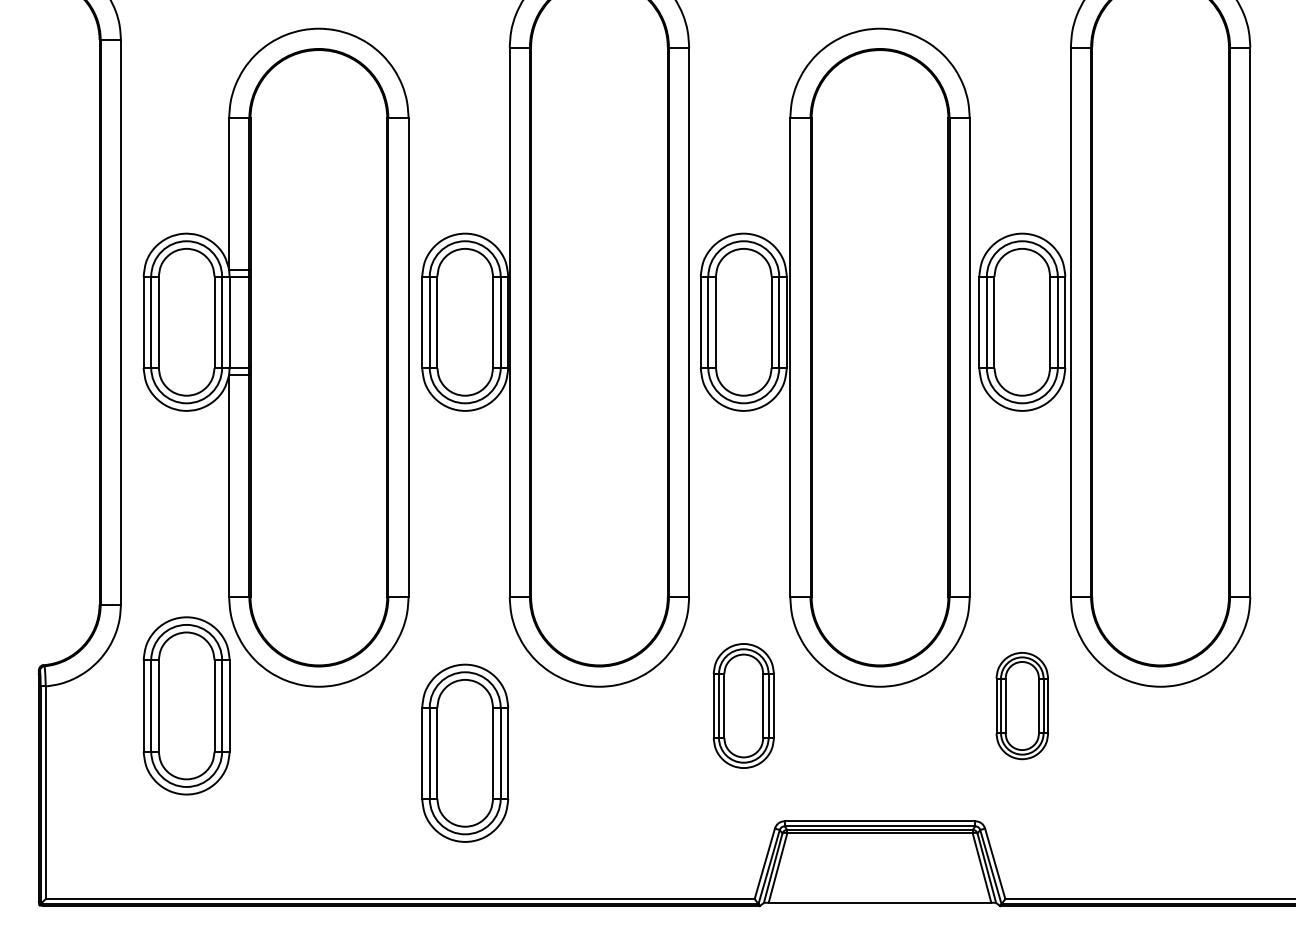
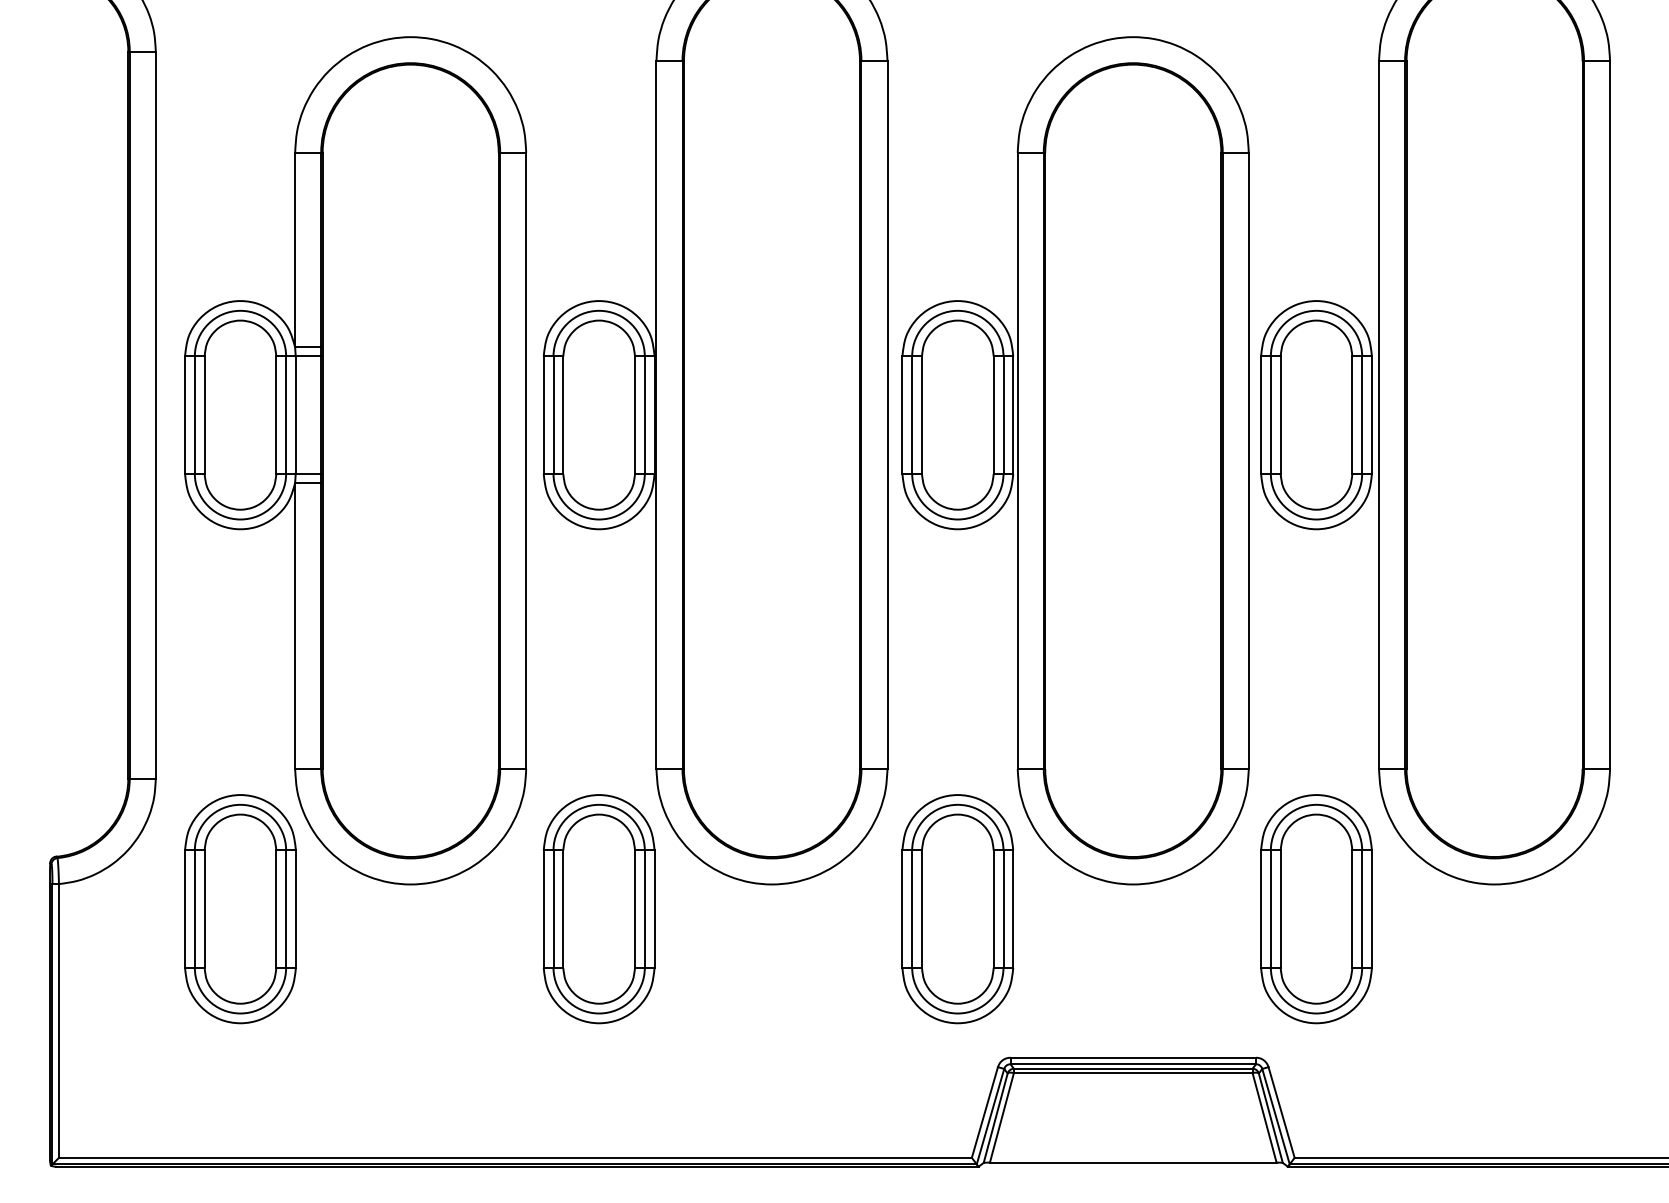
part: (743, 706) -> (957, 909), size x1.43
part: (1022, 706) -> (1316, 909), size x1.67
part: (464, 753) -> (598, 909), moved

